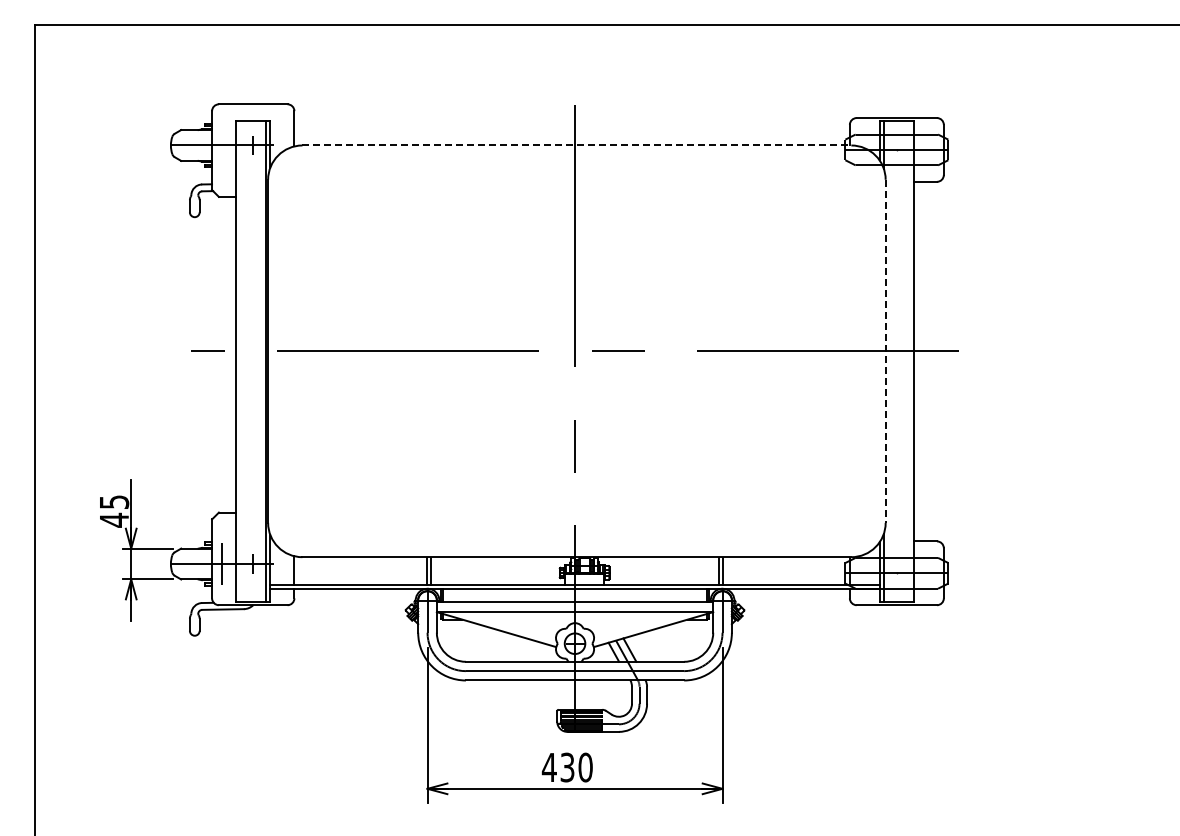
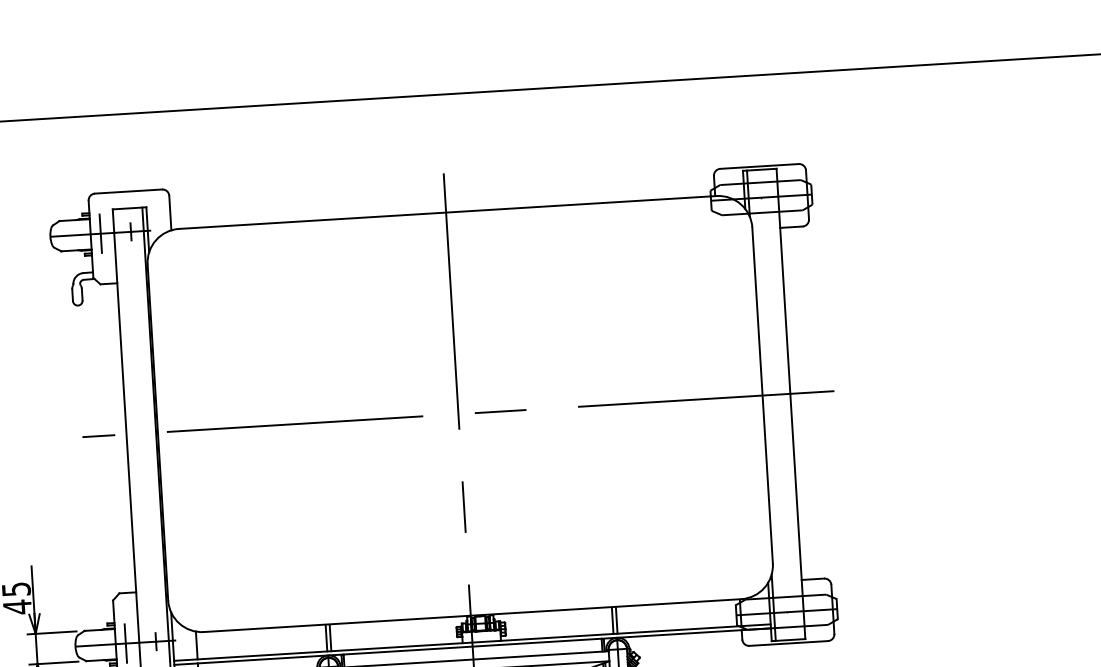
line: (222, 145) -> (100, 233), added
line: (577, 145) -> (448, 212), dashed -> solid
line: (885, 351) -> (762, 395), dashed -> solid

